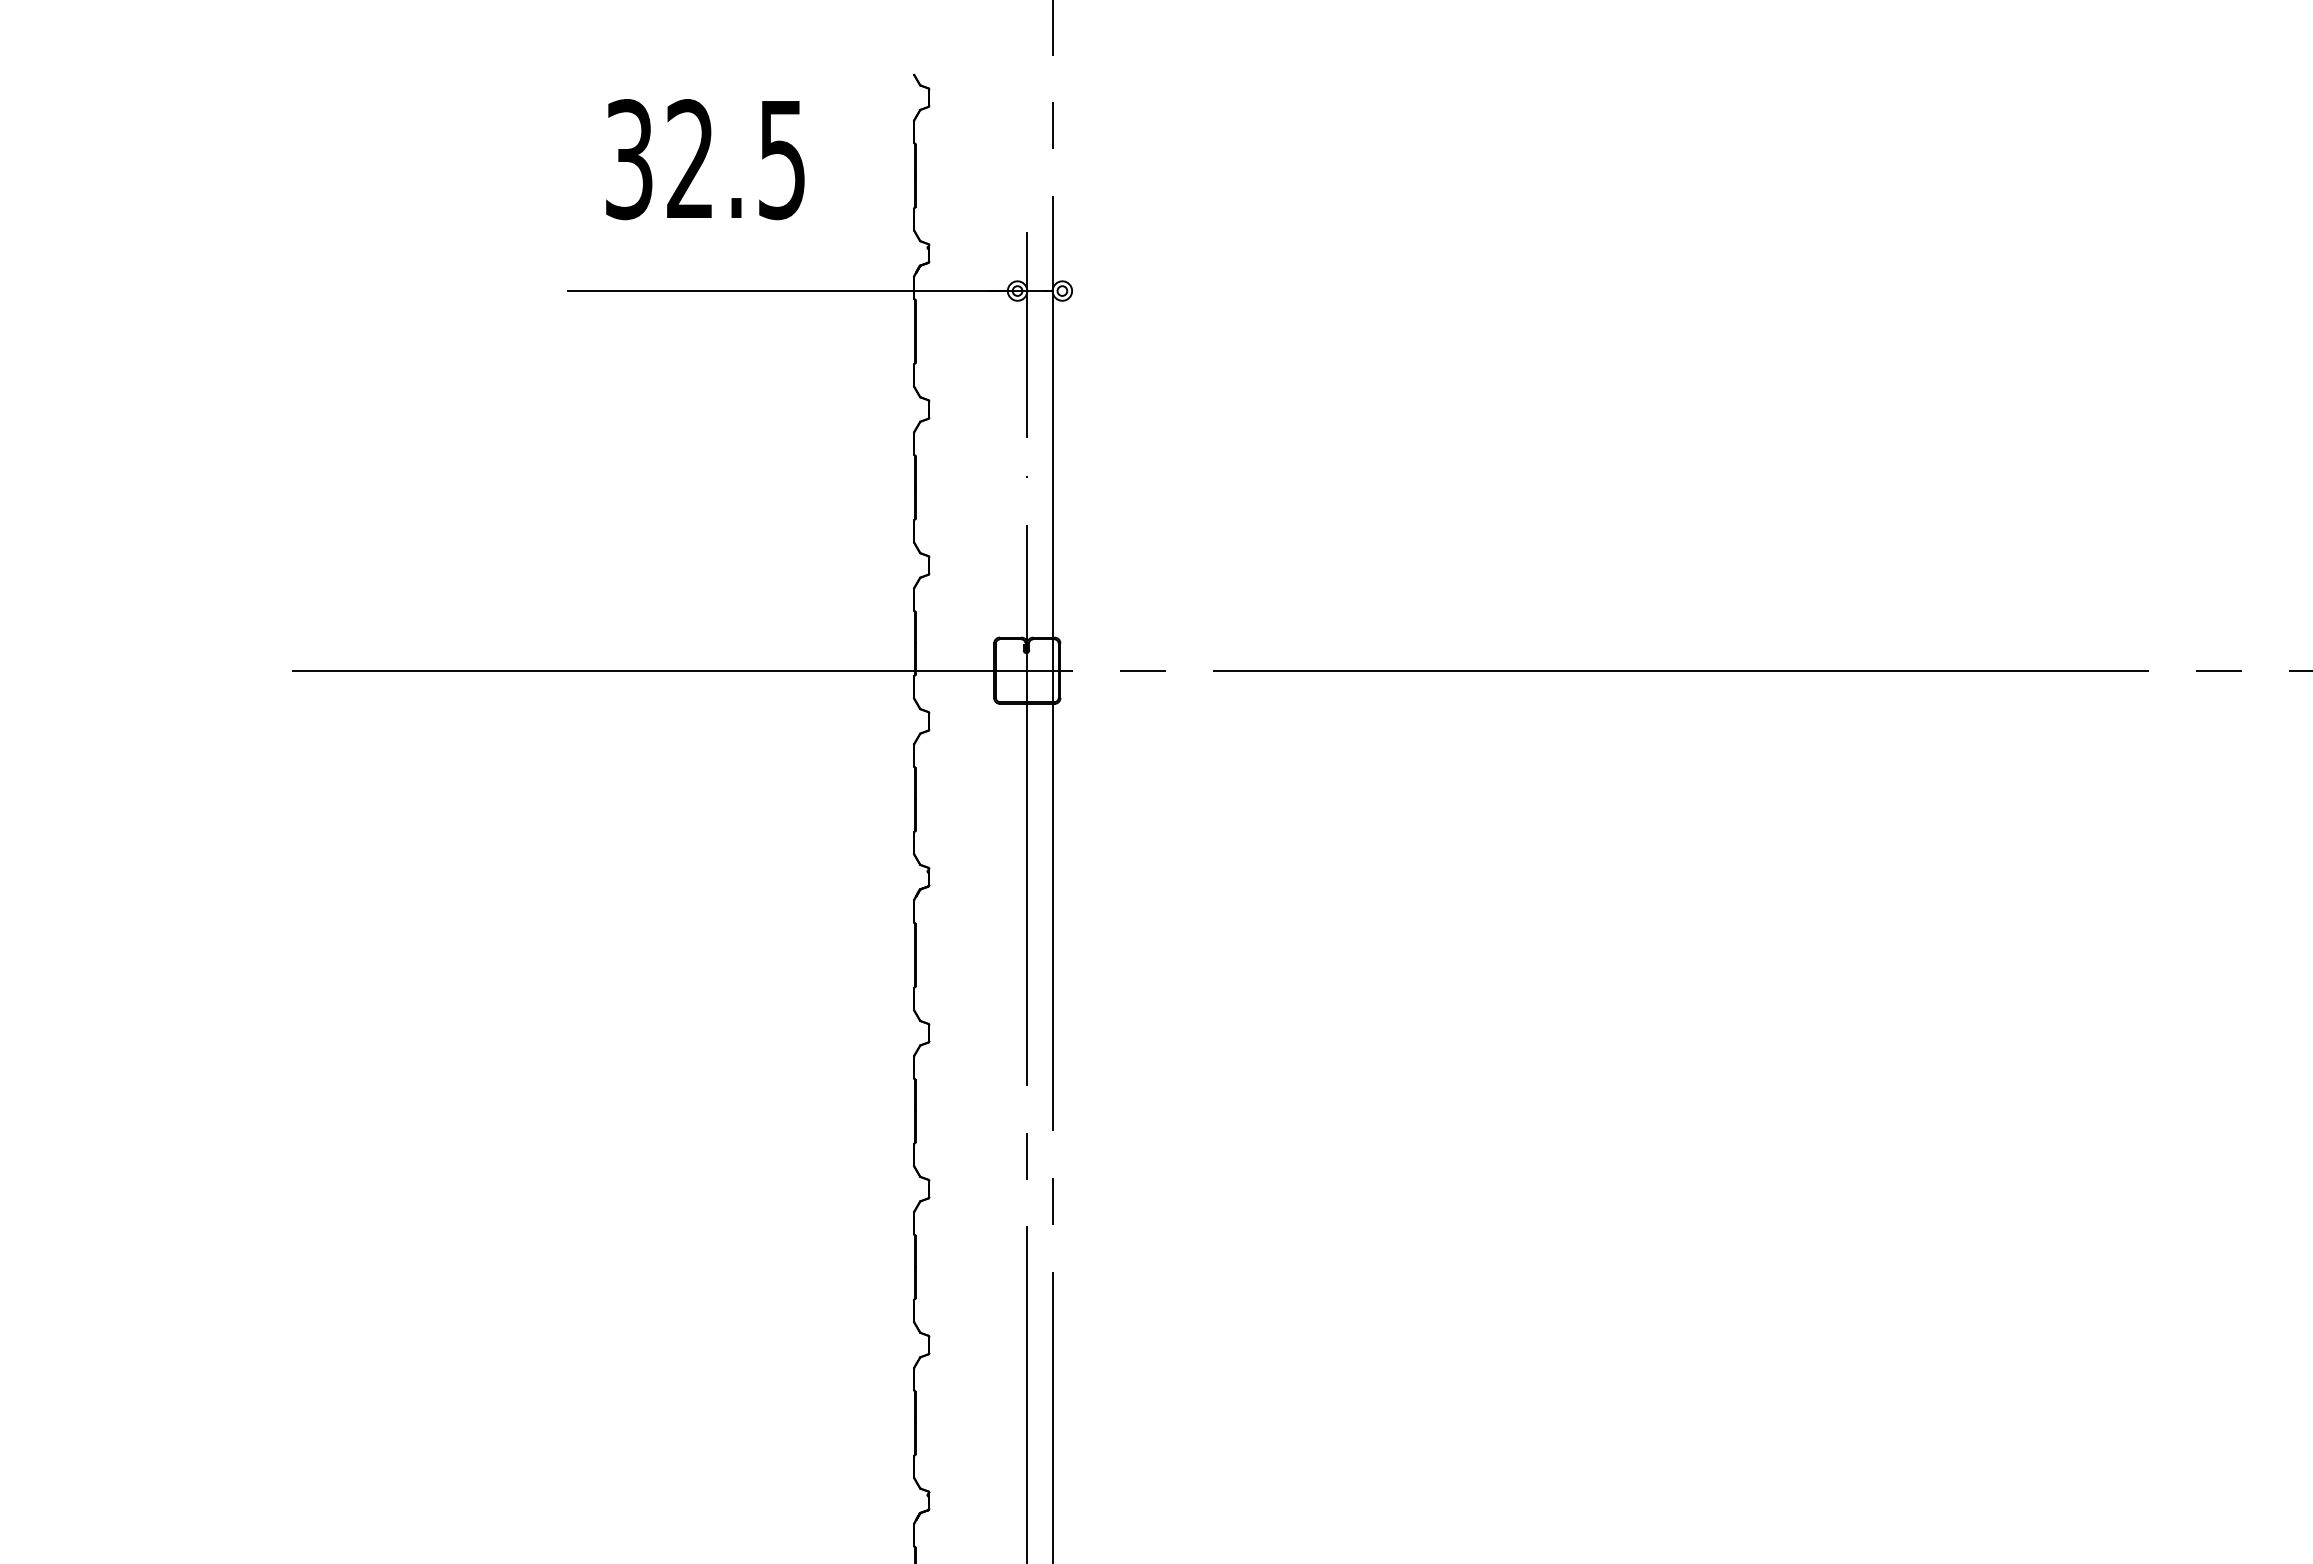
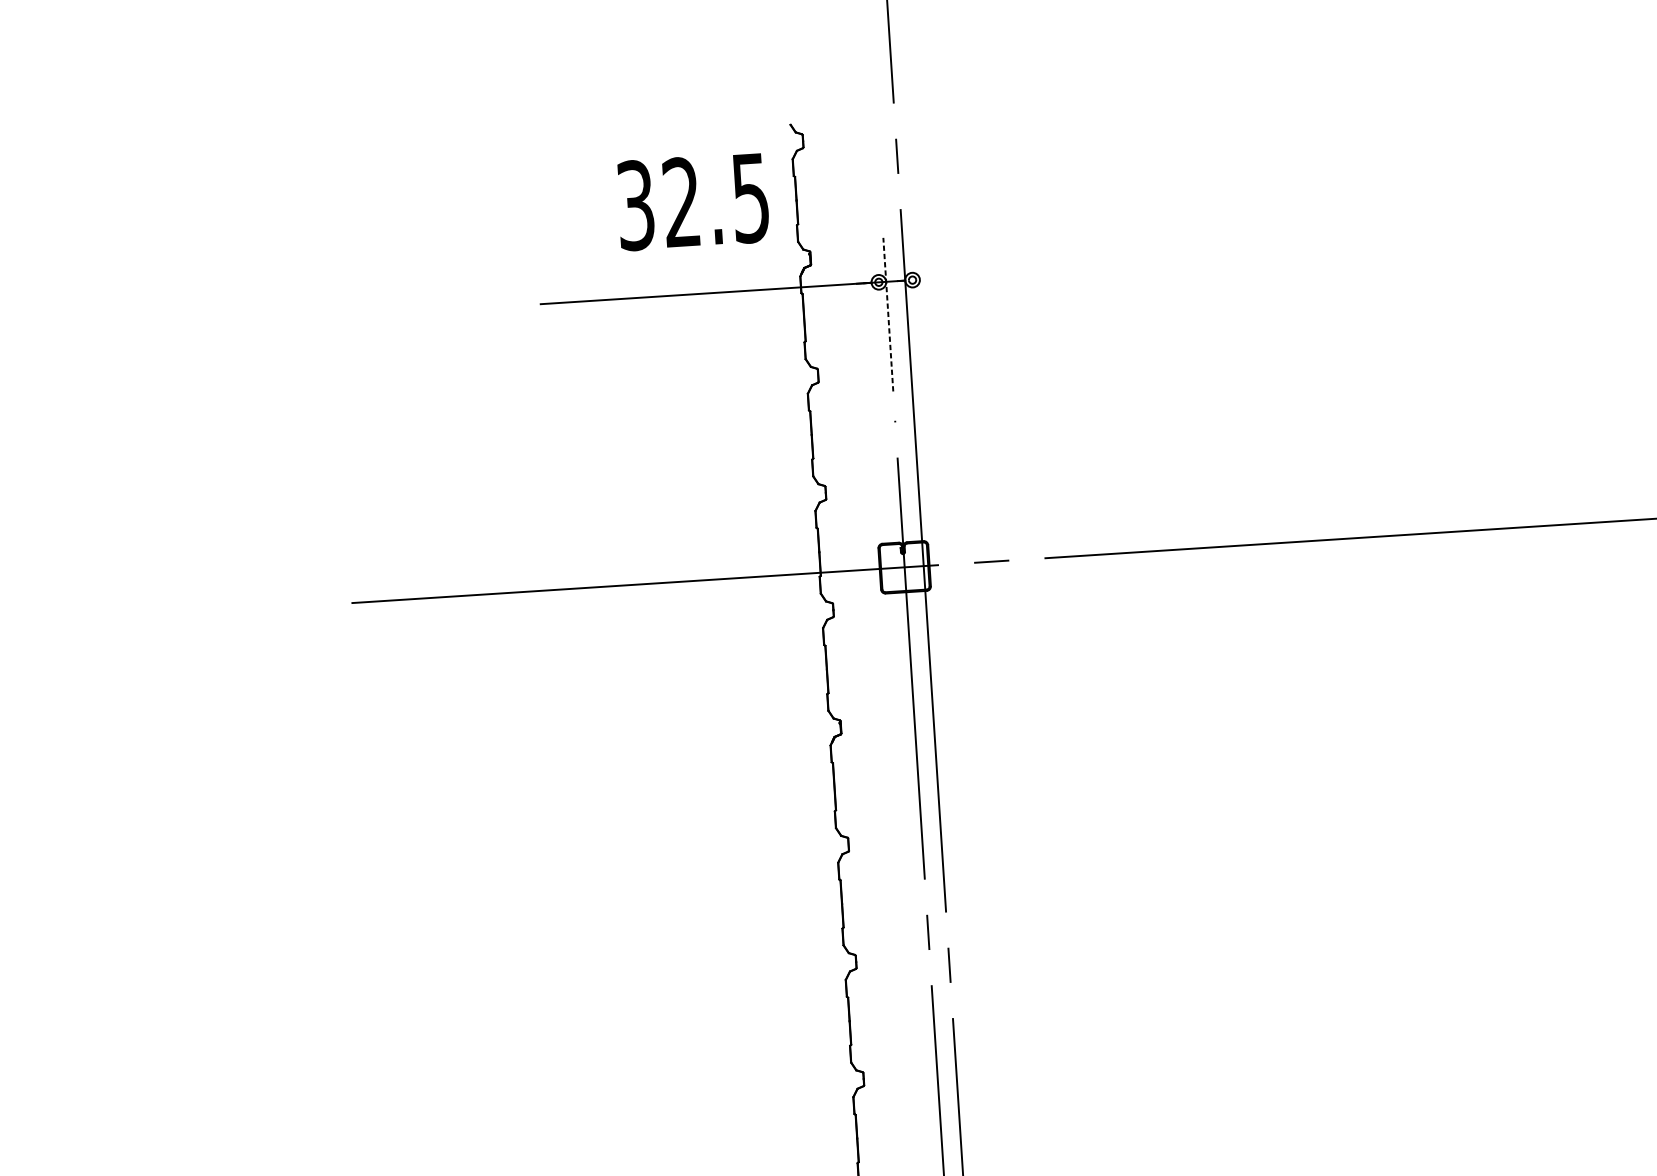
text: (705, 159) -> (693, 201), moved
line: (1027, 334) -> (888, 314), solid -> dashed

